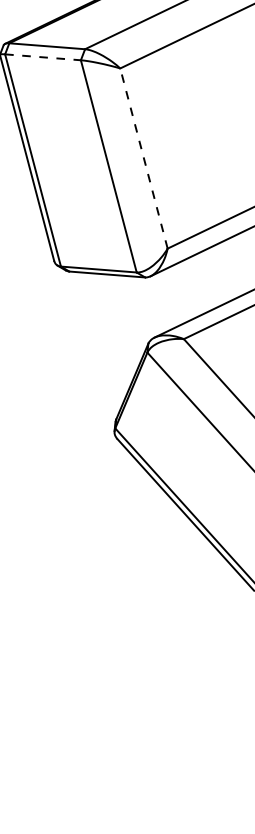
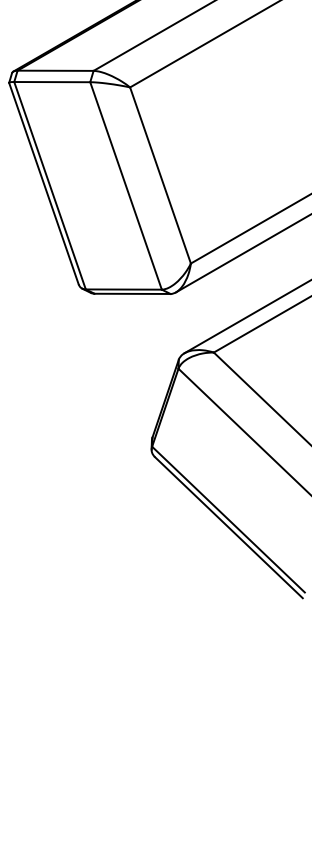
line: (43, 57) -> (52, 82), dashed -> solid
line: (143, 158) -> (160, 175), dashed -> solid

